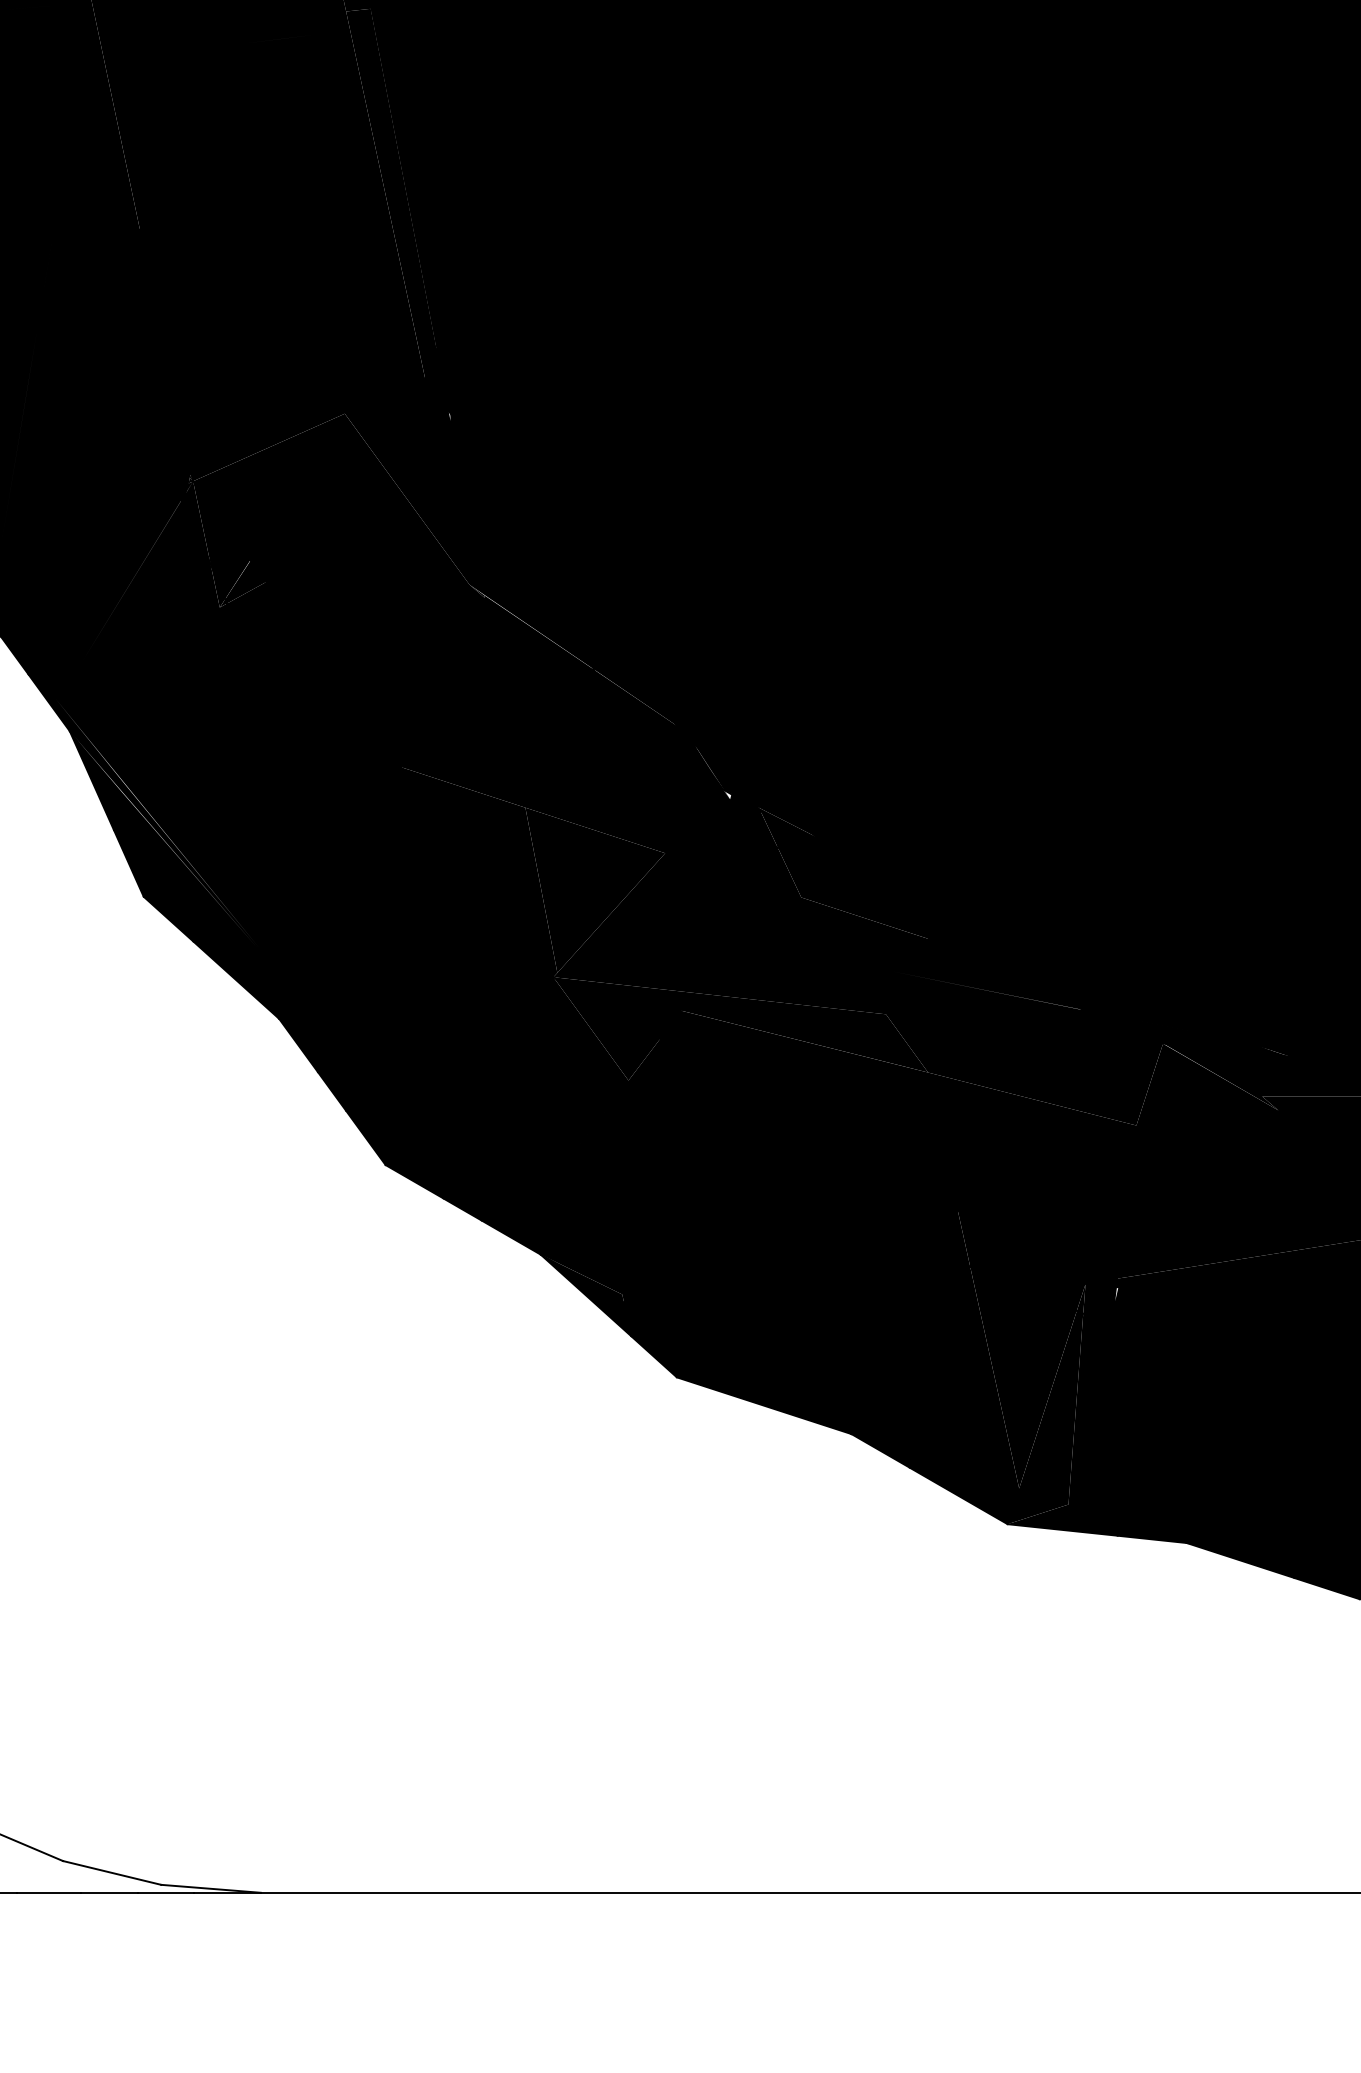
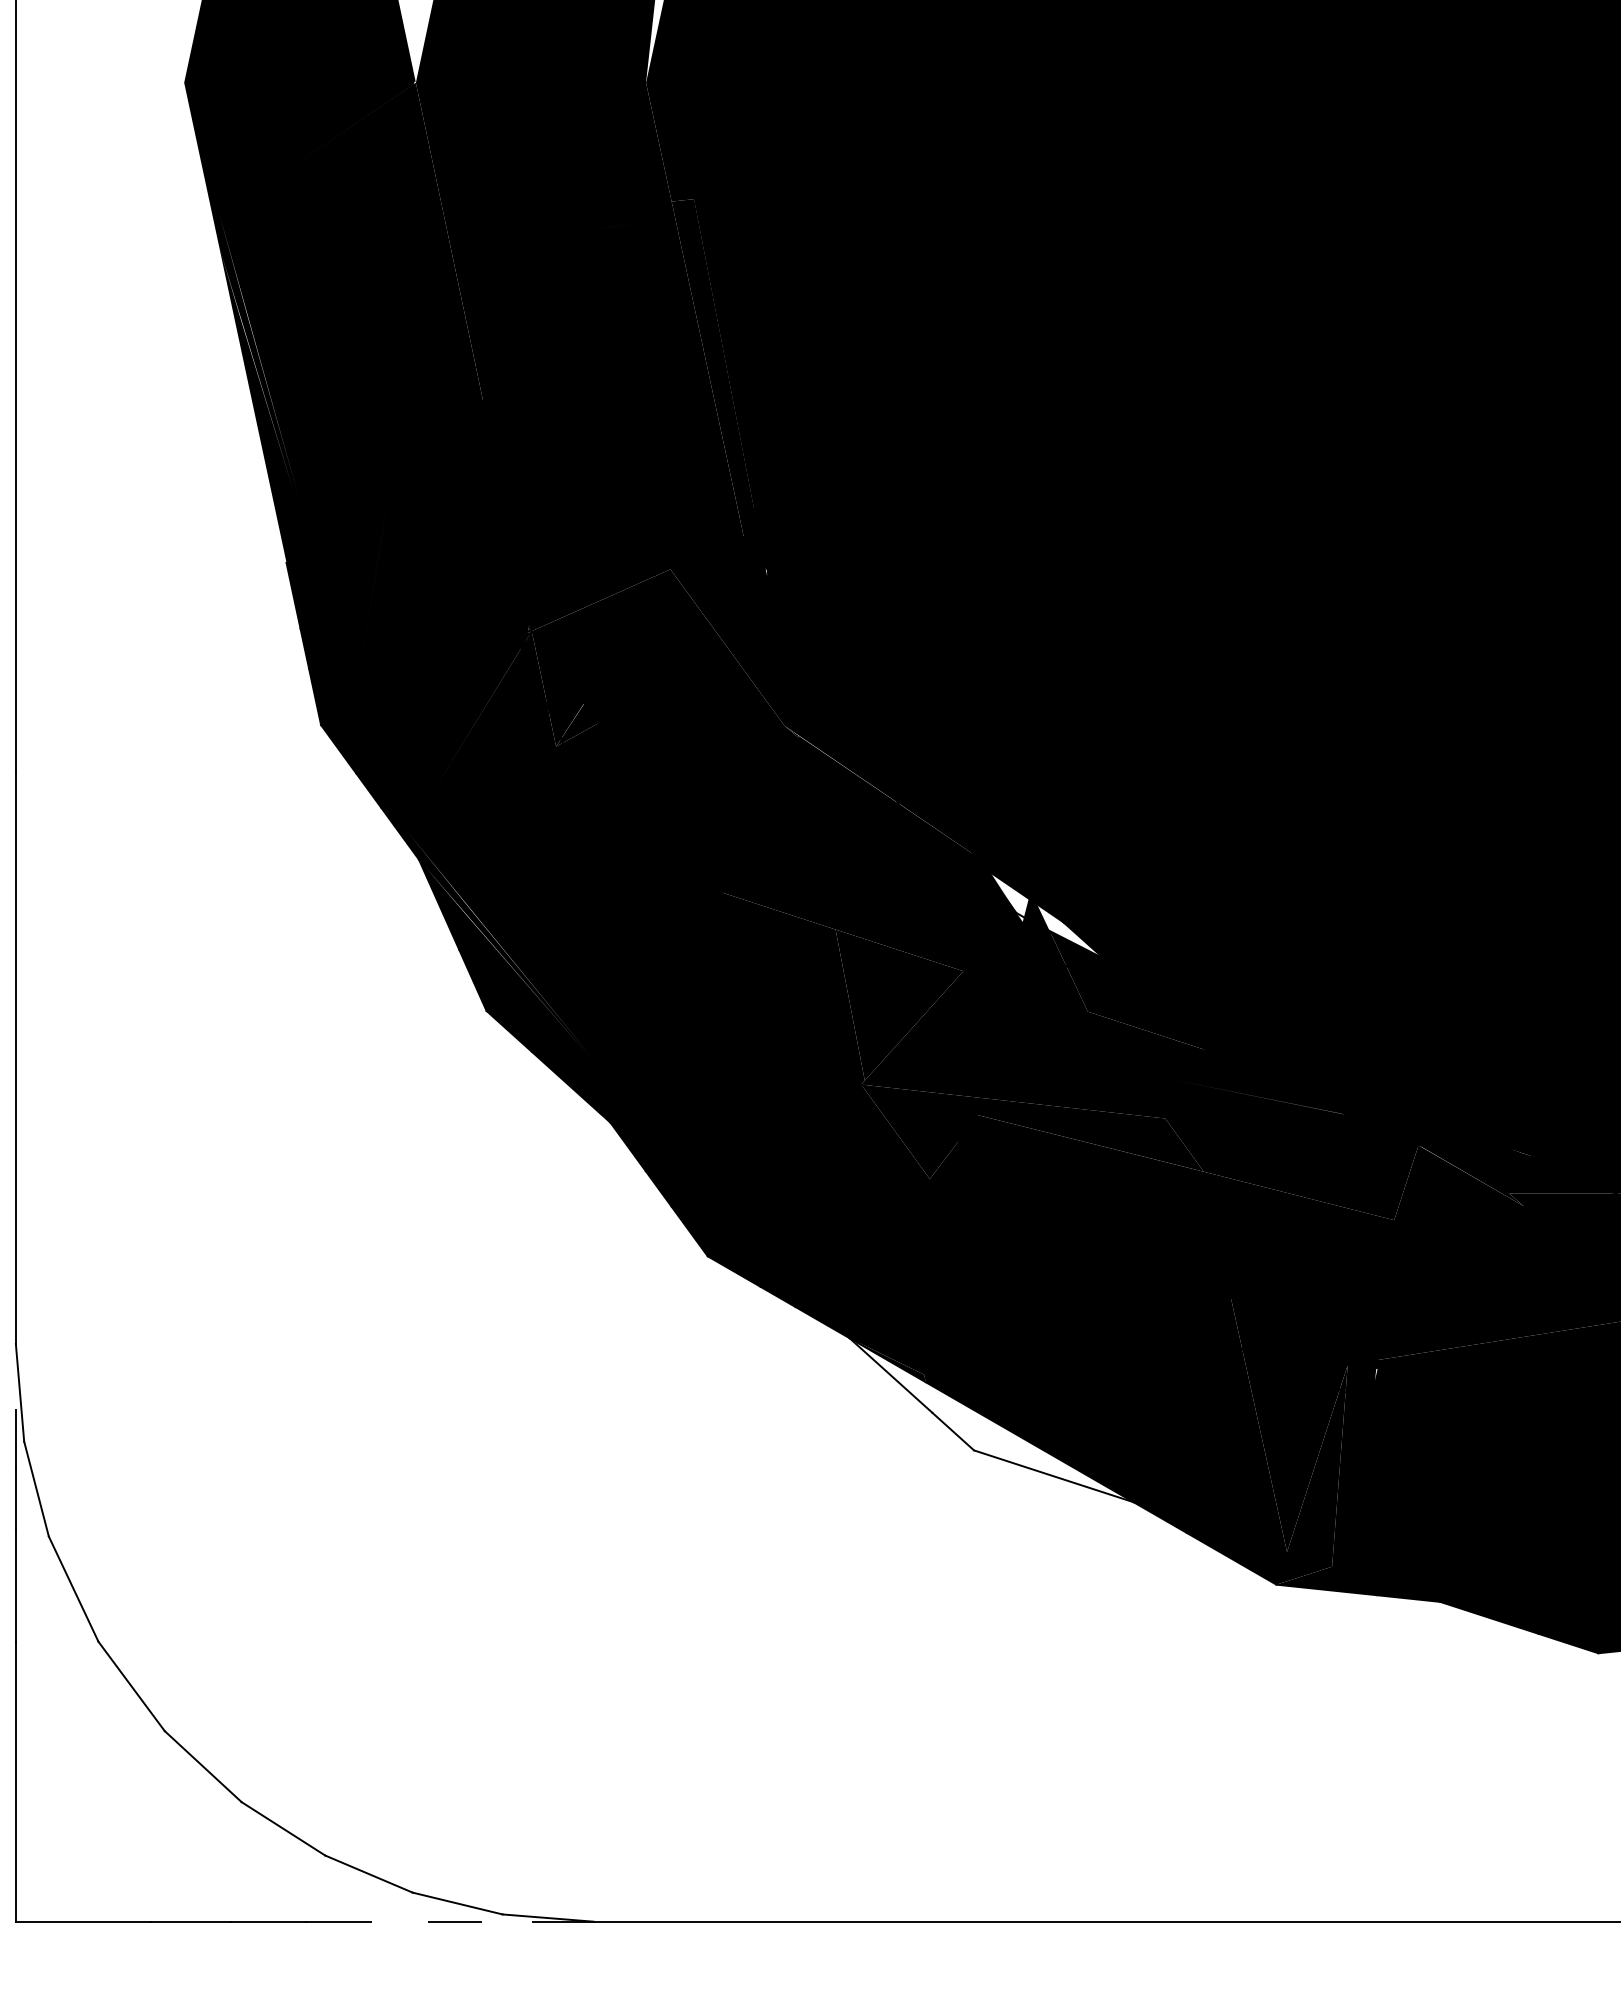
fill: (757, 791) -> (1047, 914), removed
fill: (695, 1344) -> (991, 1420), removed
line: (48, 1892) -> (399, 1921), removed
line: (165, 1892) -> (506, 1921), removed

